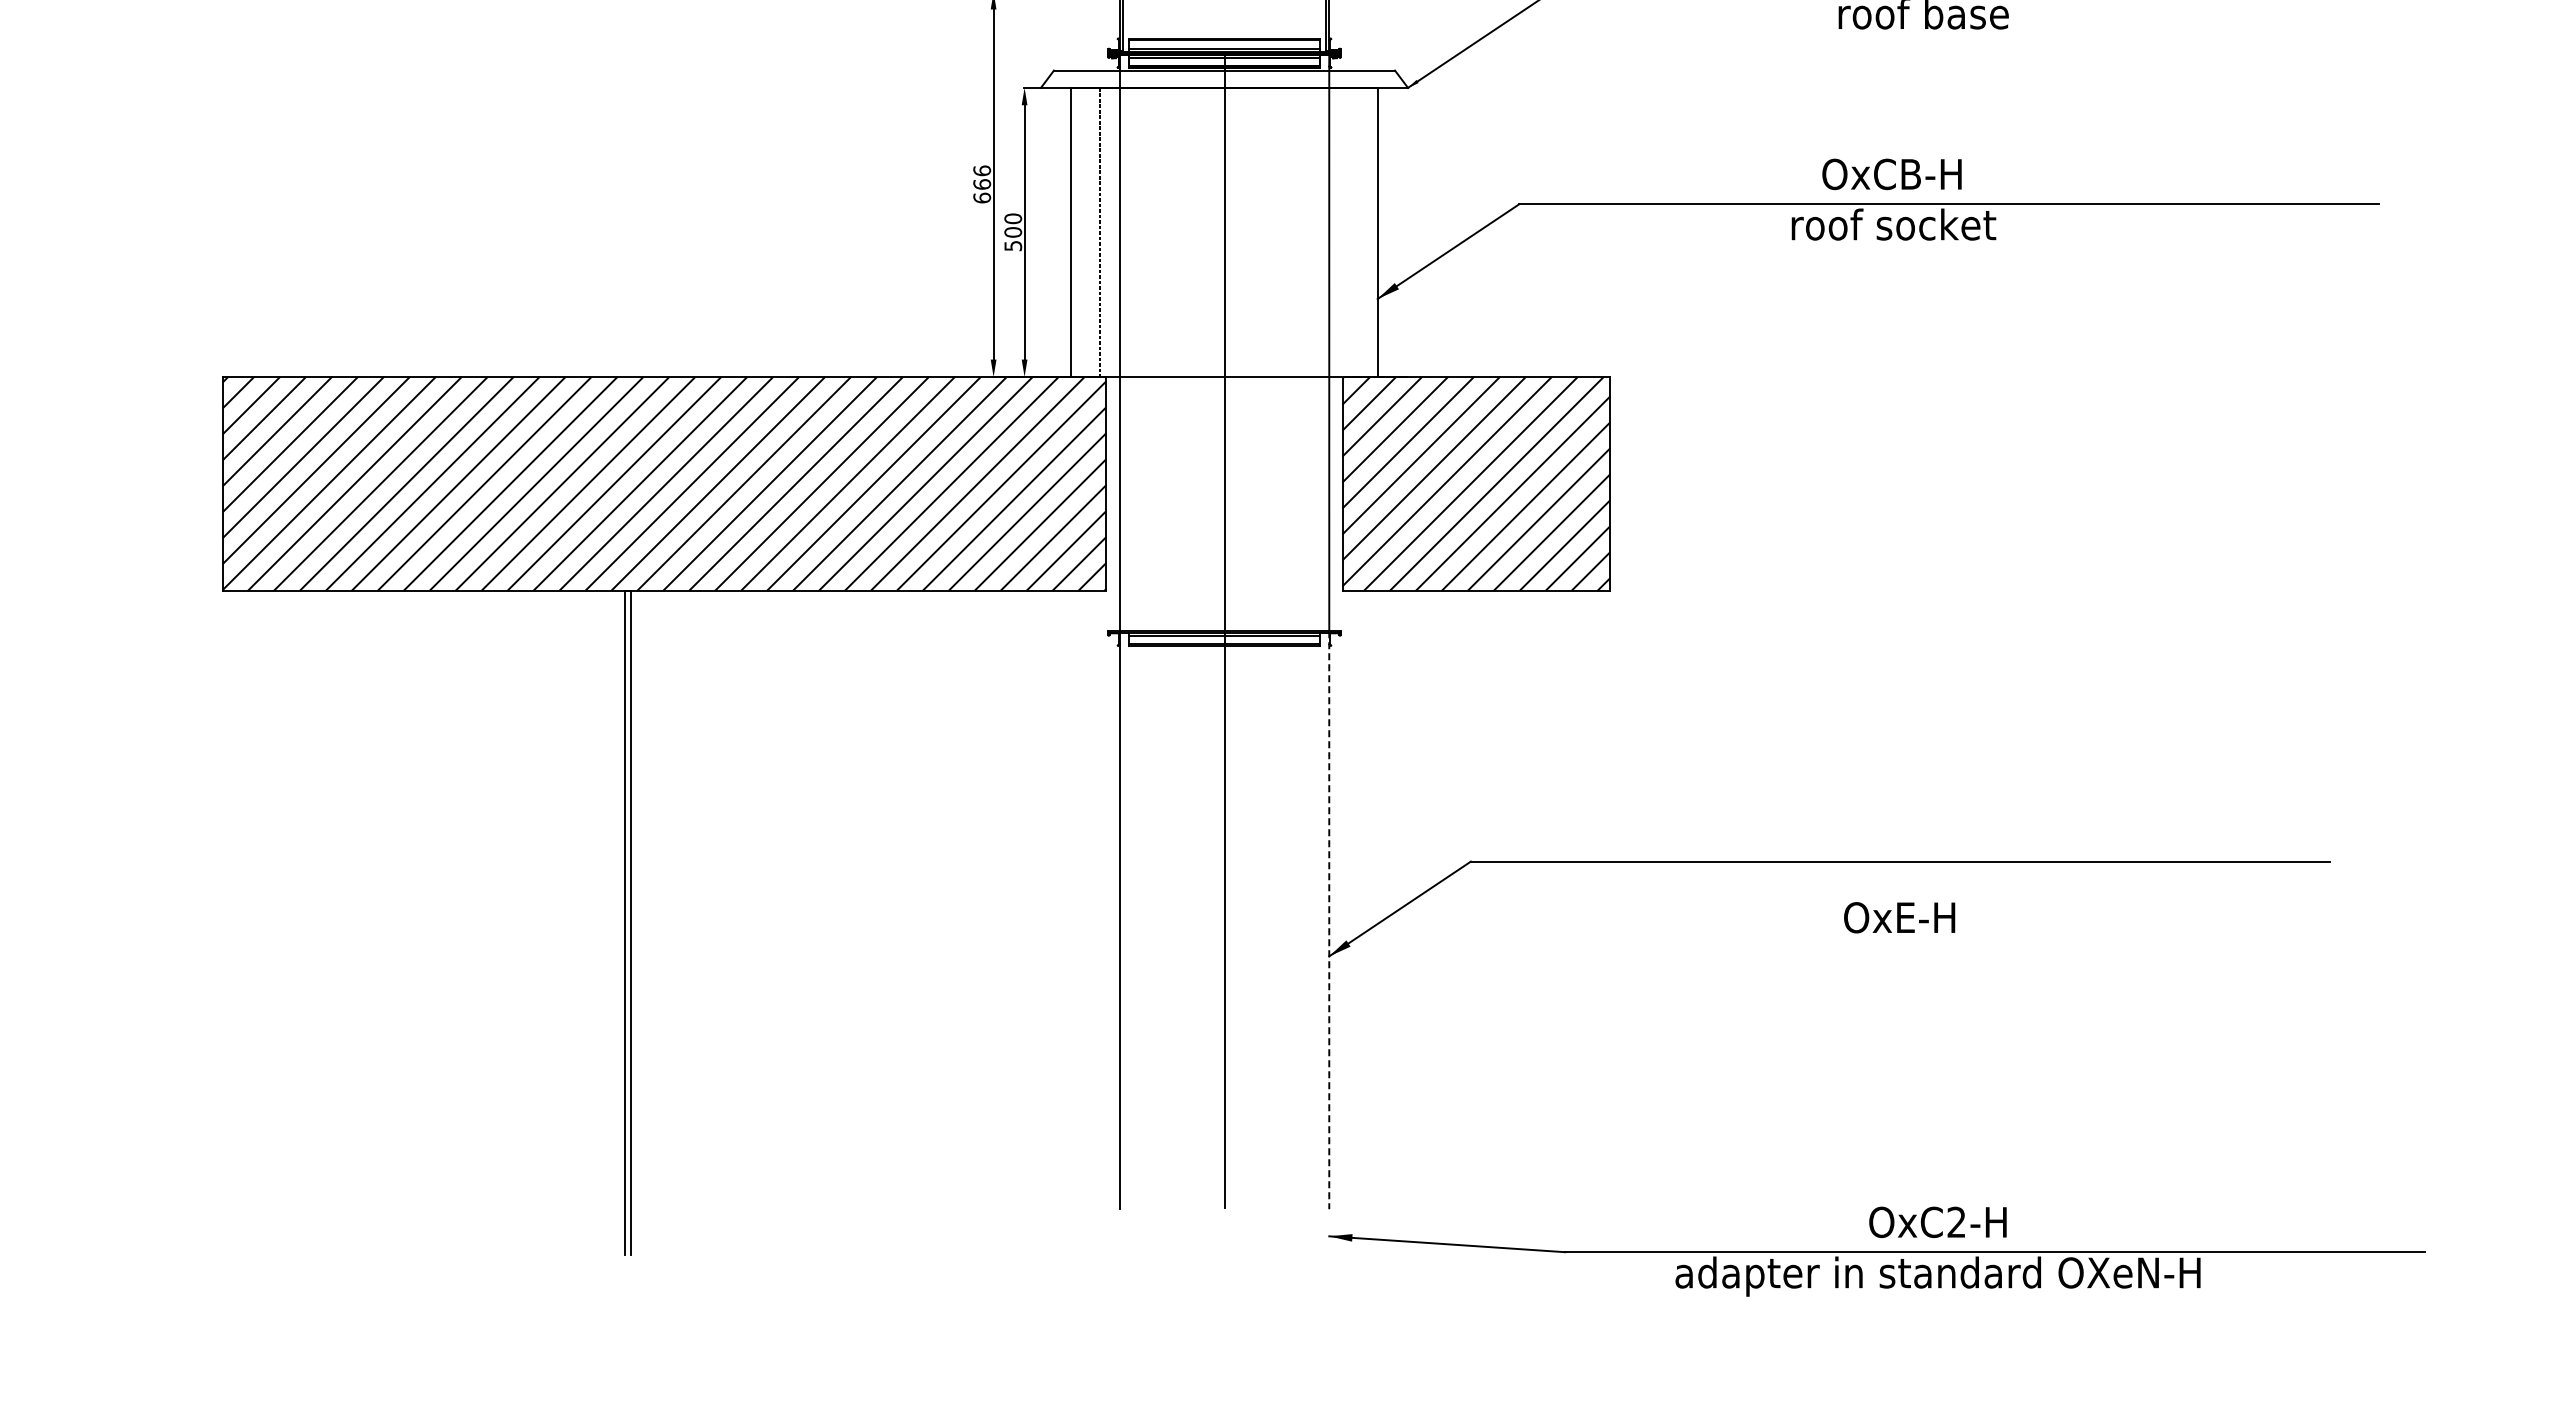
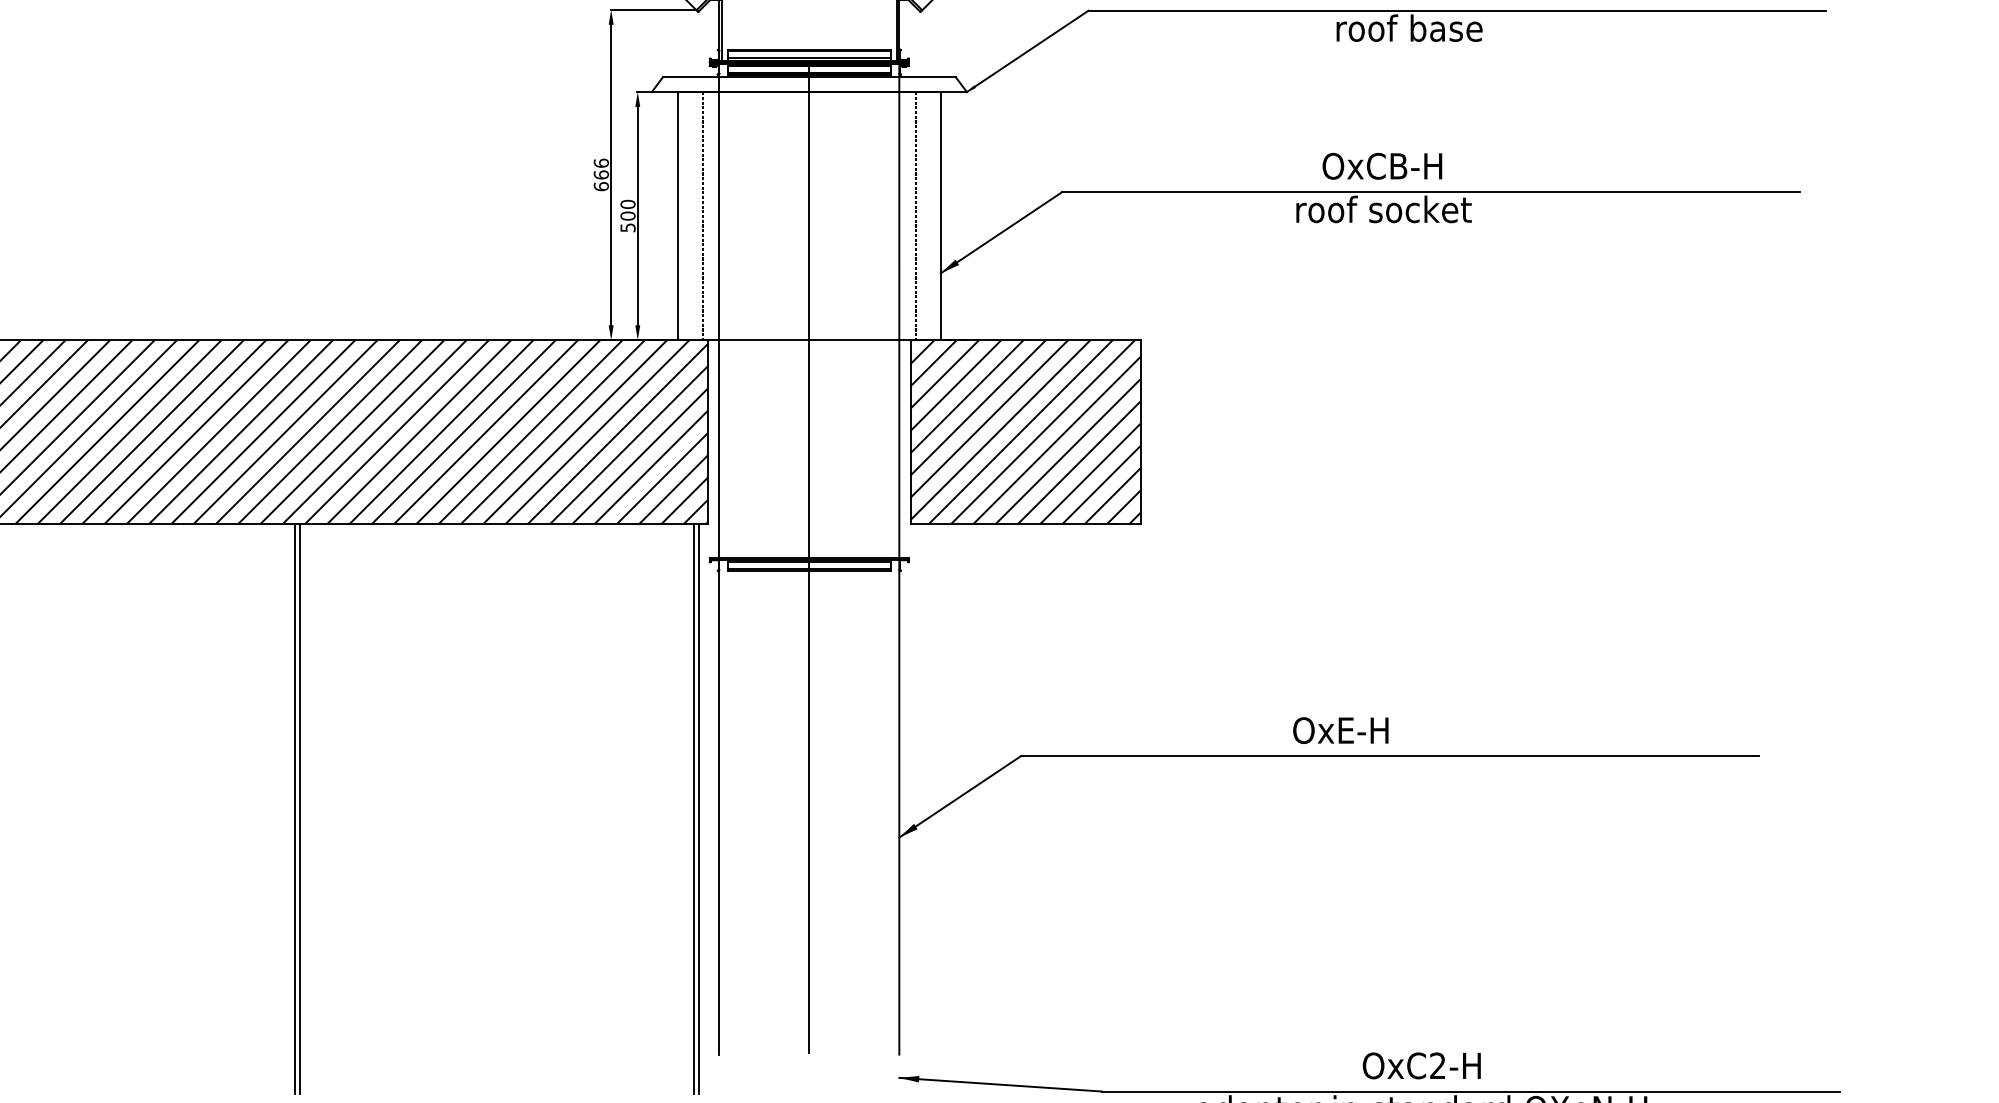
line: (1348, 231) -> (915, 215), added
text: (1899, 917) -> (1340, 730), moved
line: (1329, 920) -> (899, 806), dashed -> solid
line: (1090, 922) -> (694, 808), added
line: (1095, 922) -> (698, 808), added

